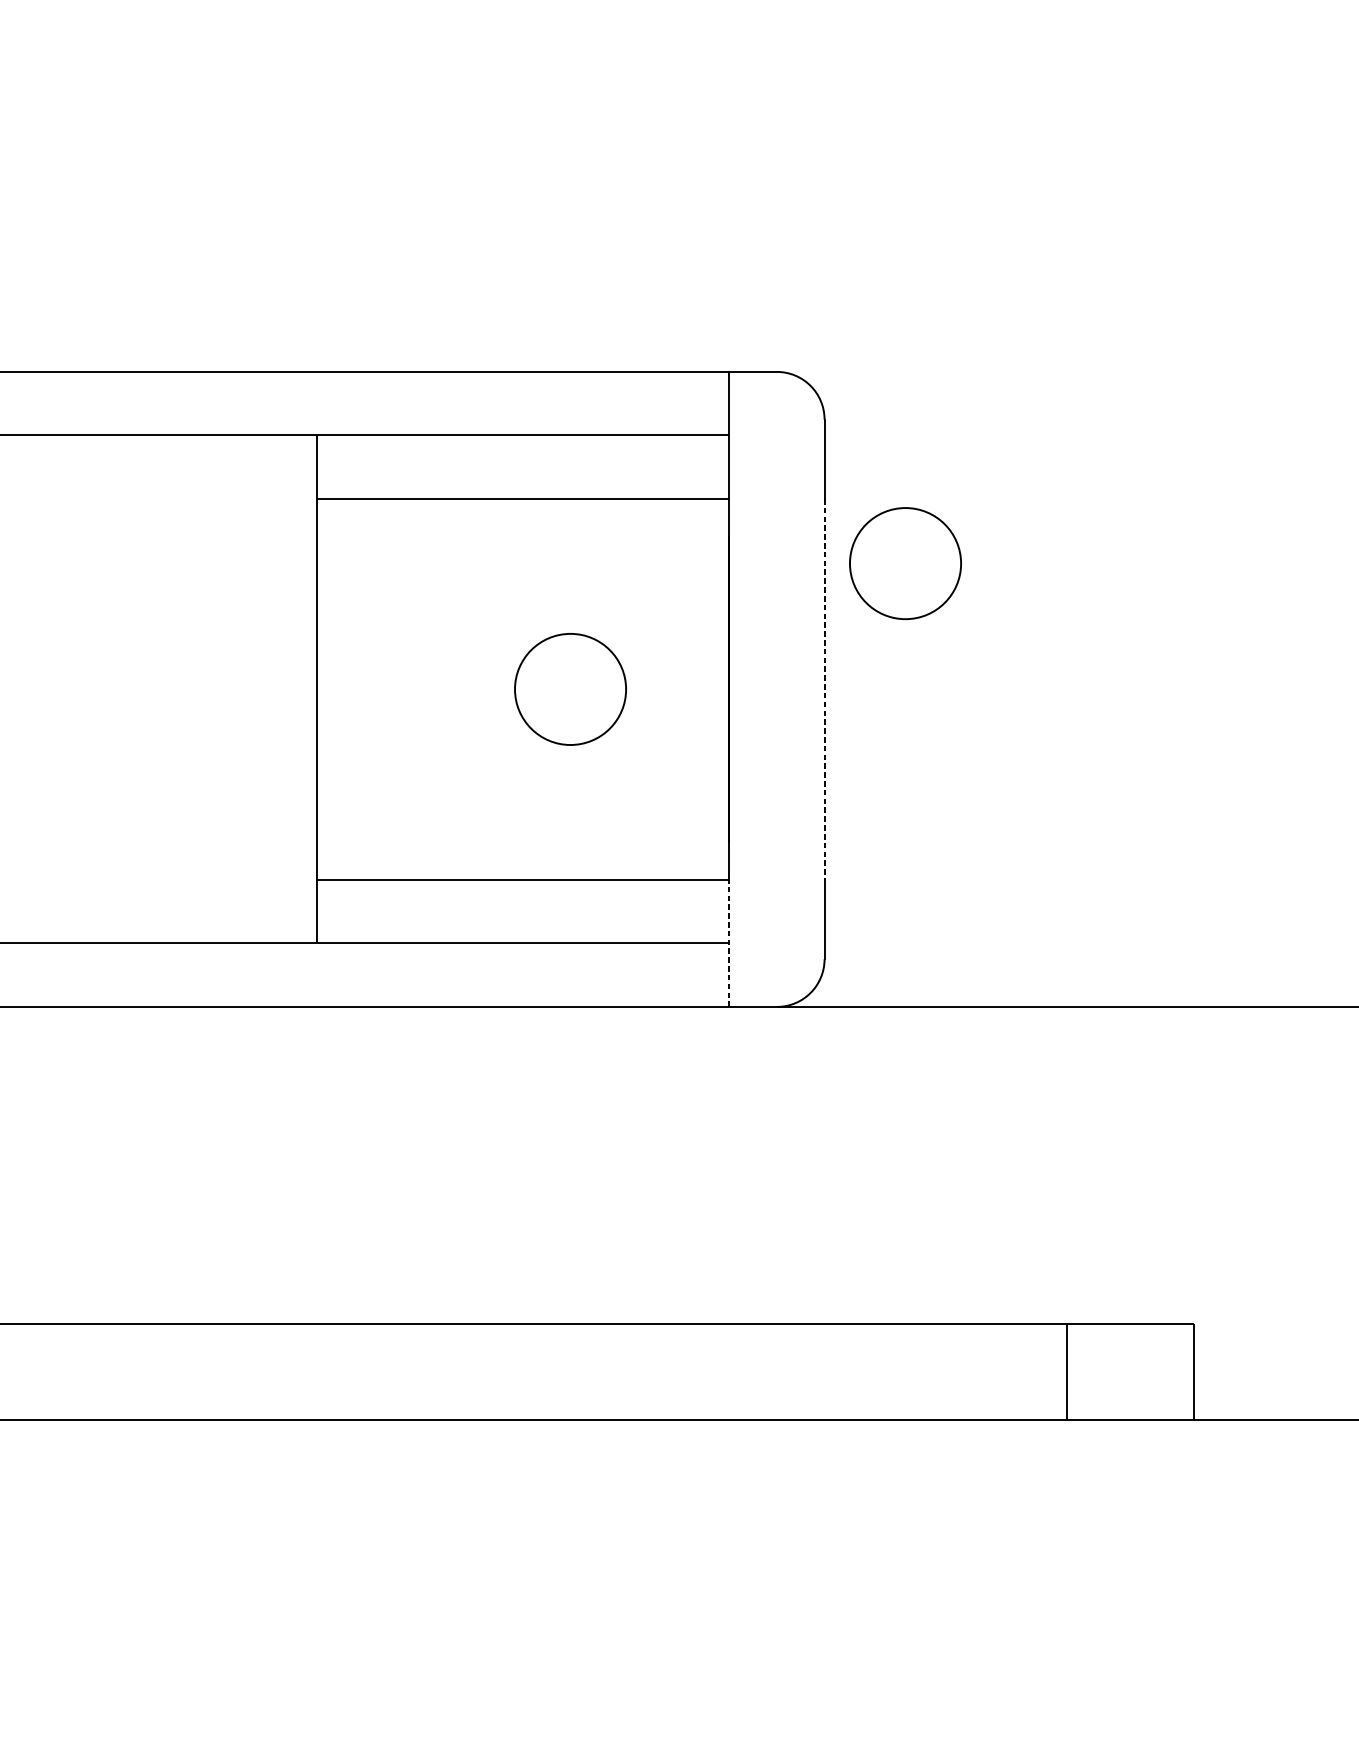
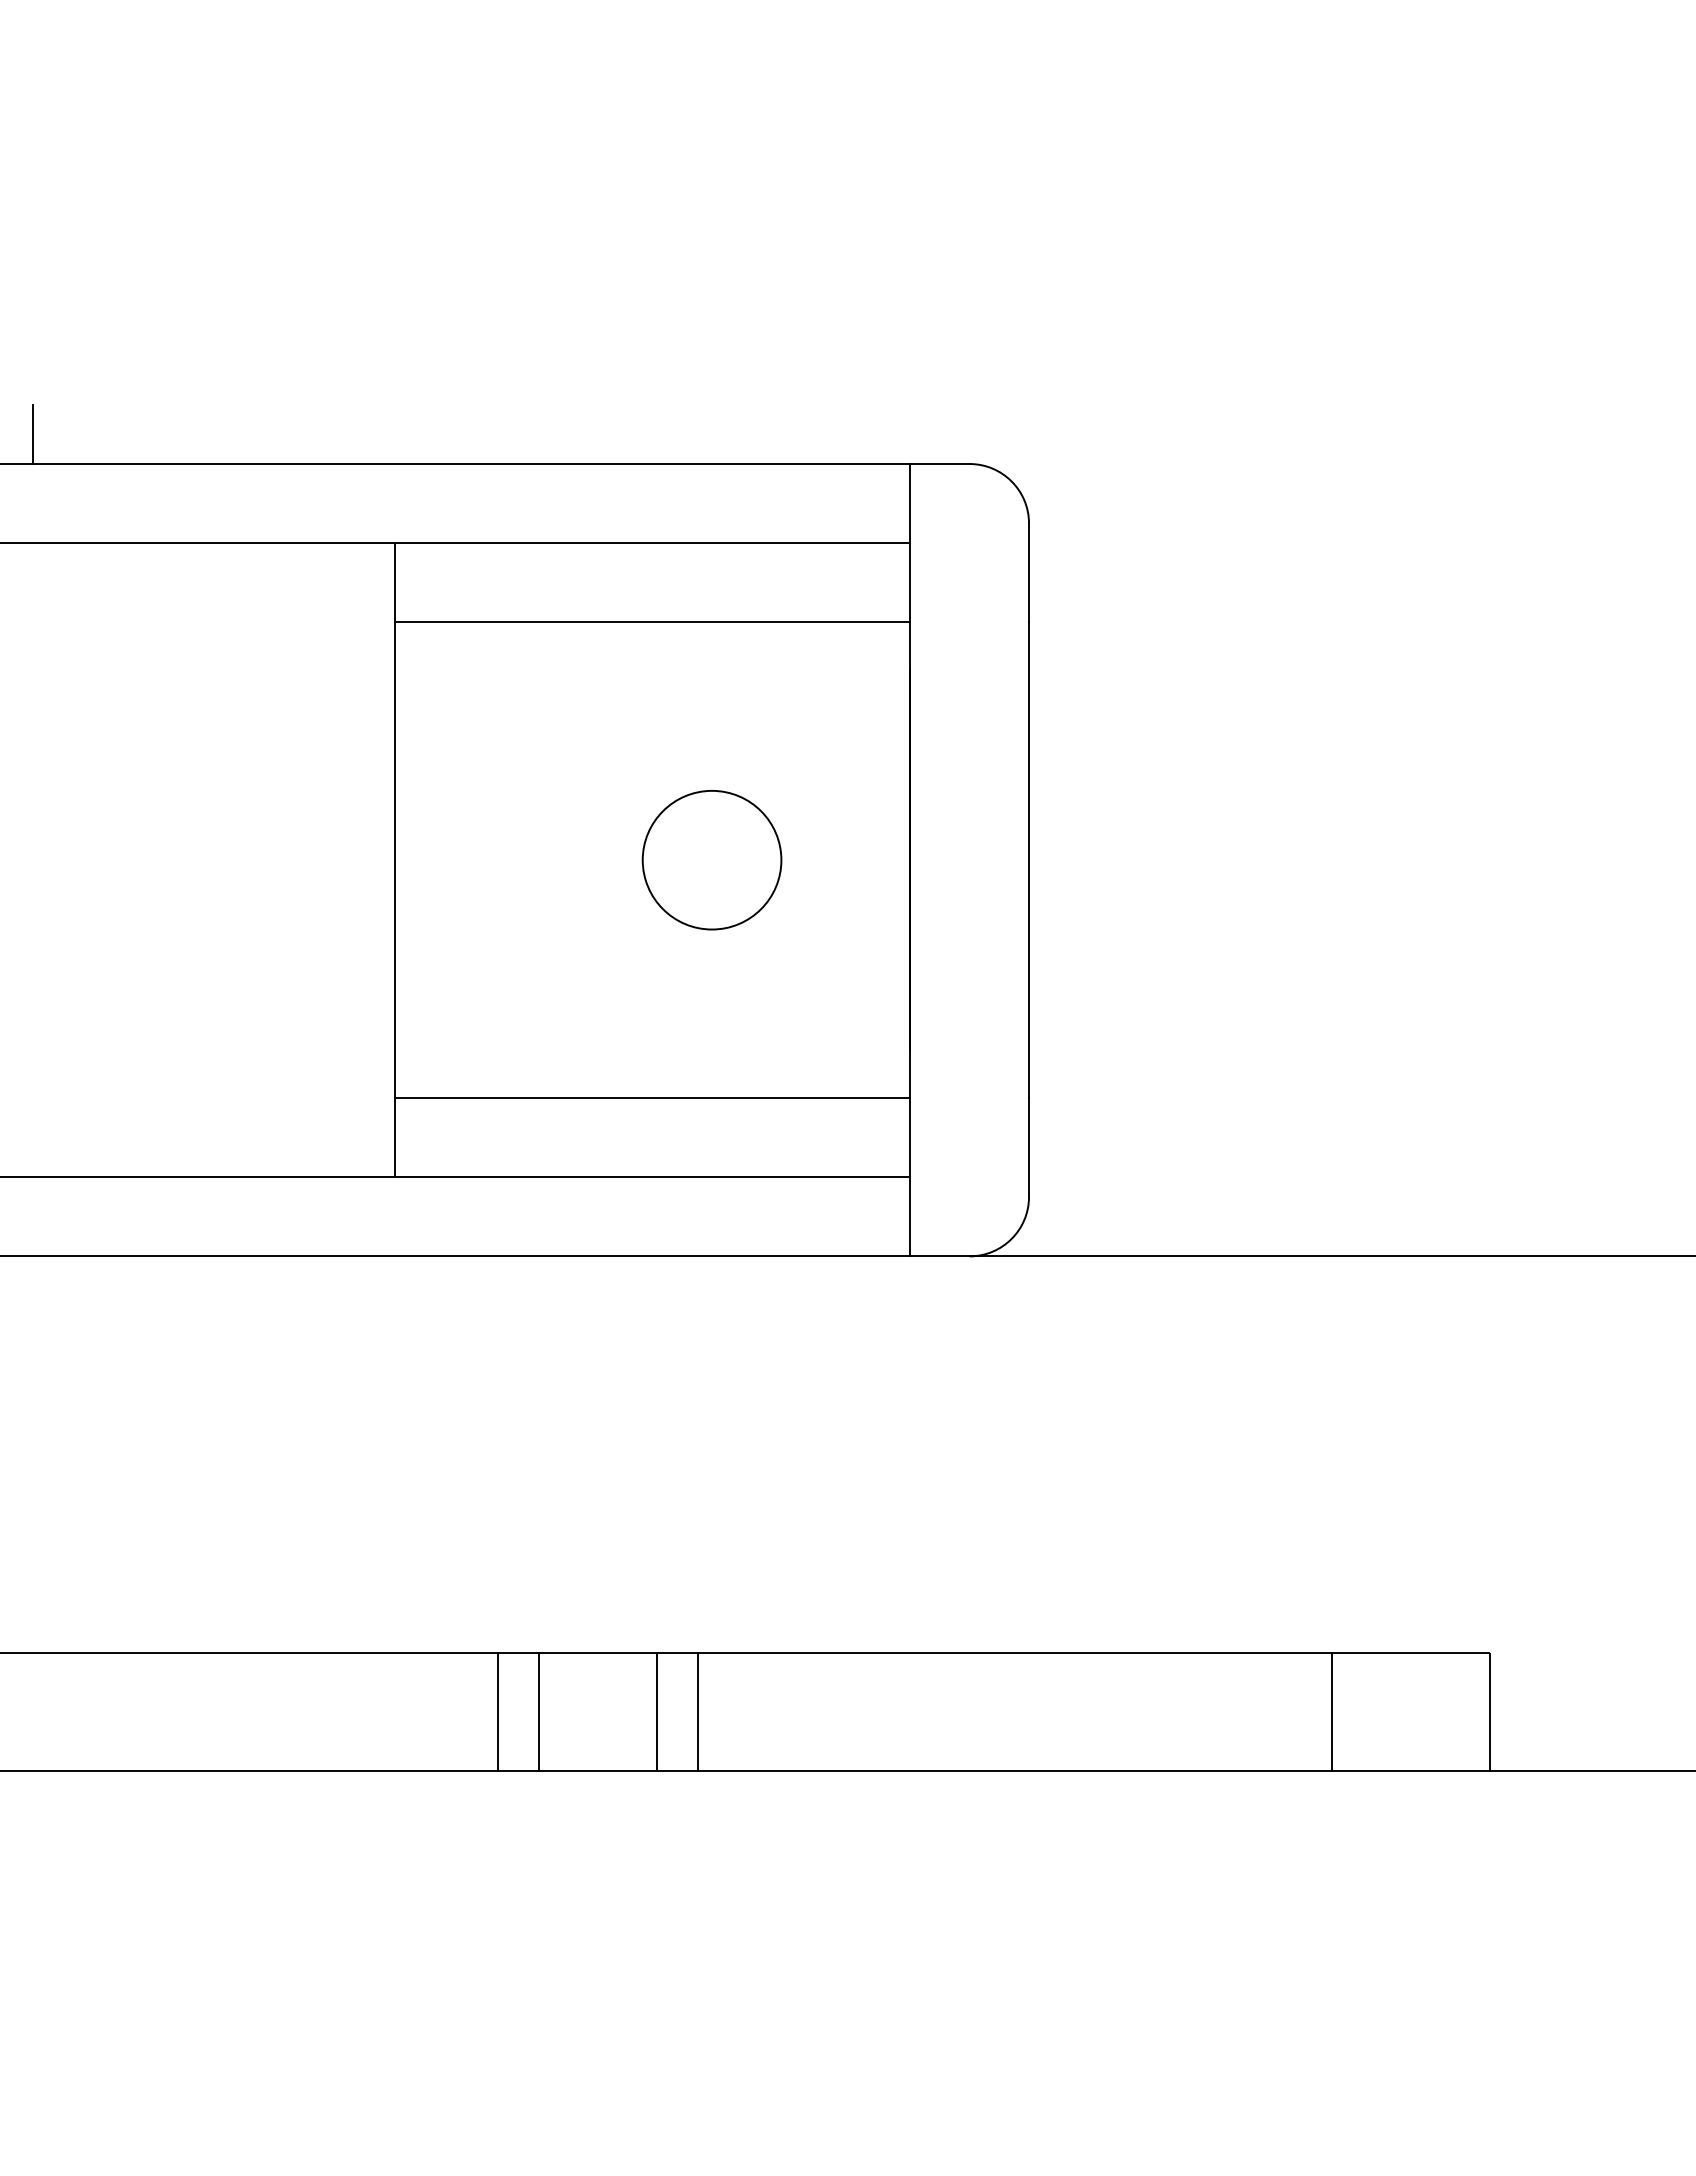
line: (25, 348) -> (32, 434), added
circle: (905, 563) -> (1129, 703), removed
line: (824, 689) -> (1029, 860), dashed -> solid
line: (729, 942) -> (910, 1176), dashed -> solid
line: (399, 1371) -> (498, 1711), added
line: (432, 1371) -> (539, 1711), added
line: (526, 1371) -> (656, 1711), added
line: (558, 1371) -> (697, 1711), added

